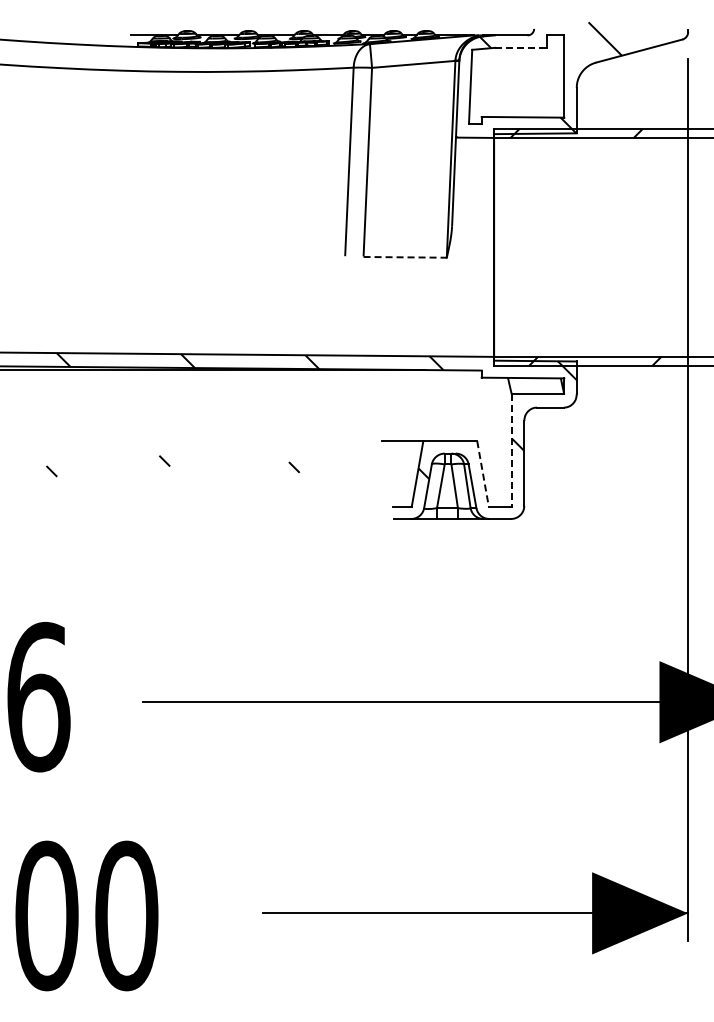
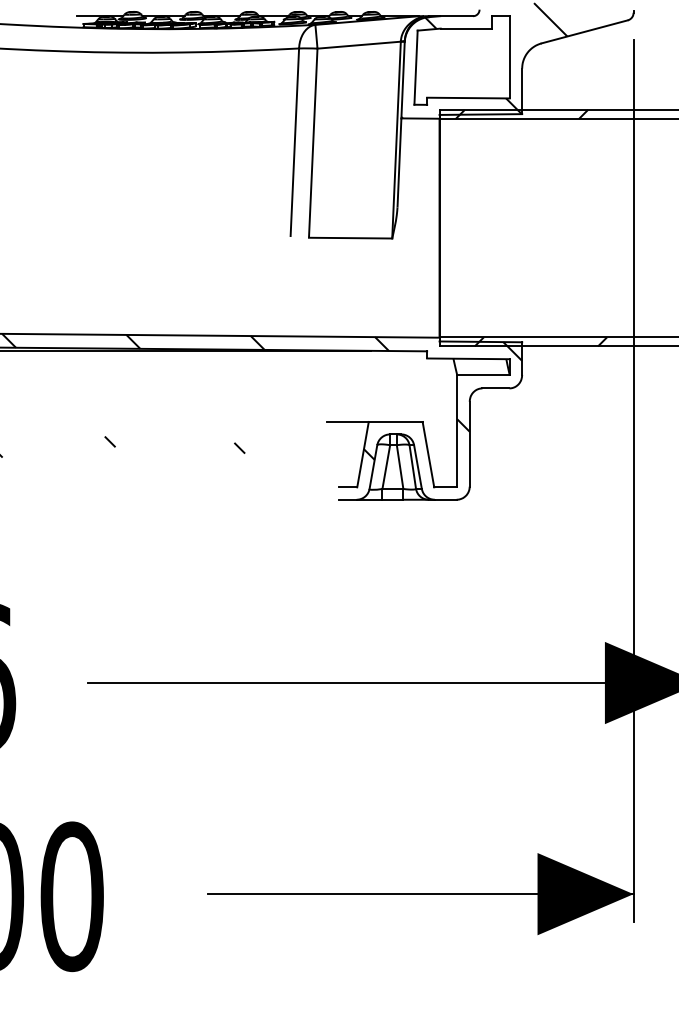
line: (520, 47) -> (465, 28), dashed -> solid
line: (405, 257) -> (350, 238), dashed -> solid
line: (511, 450) -> (456, 431), dashed -> solid
line: (483, 474) -> (428, 455), dashed -> solid

